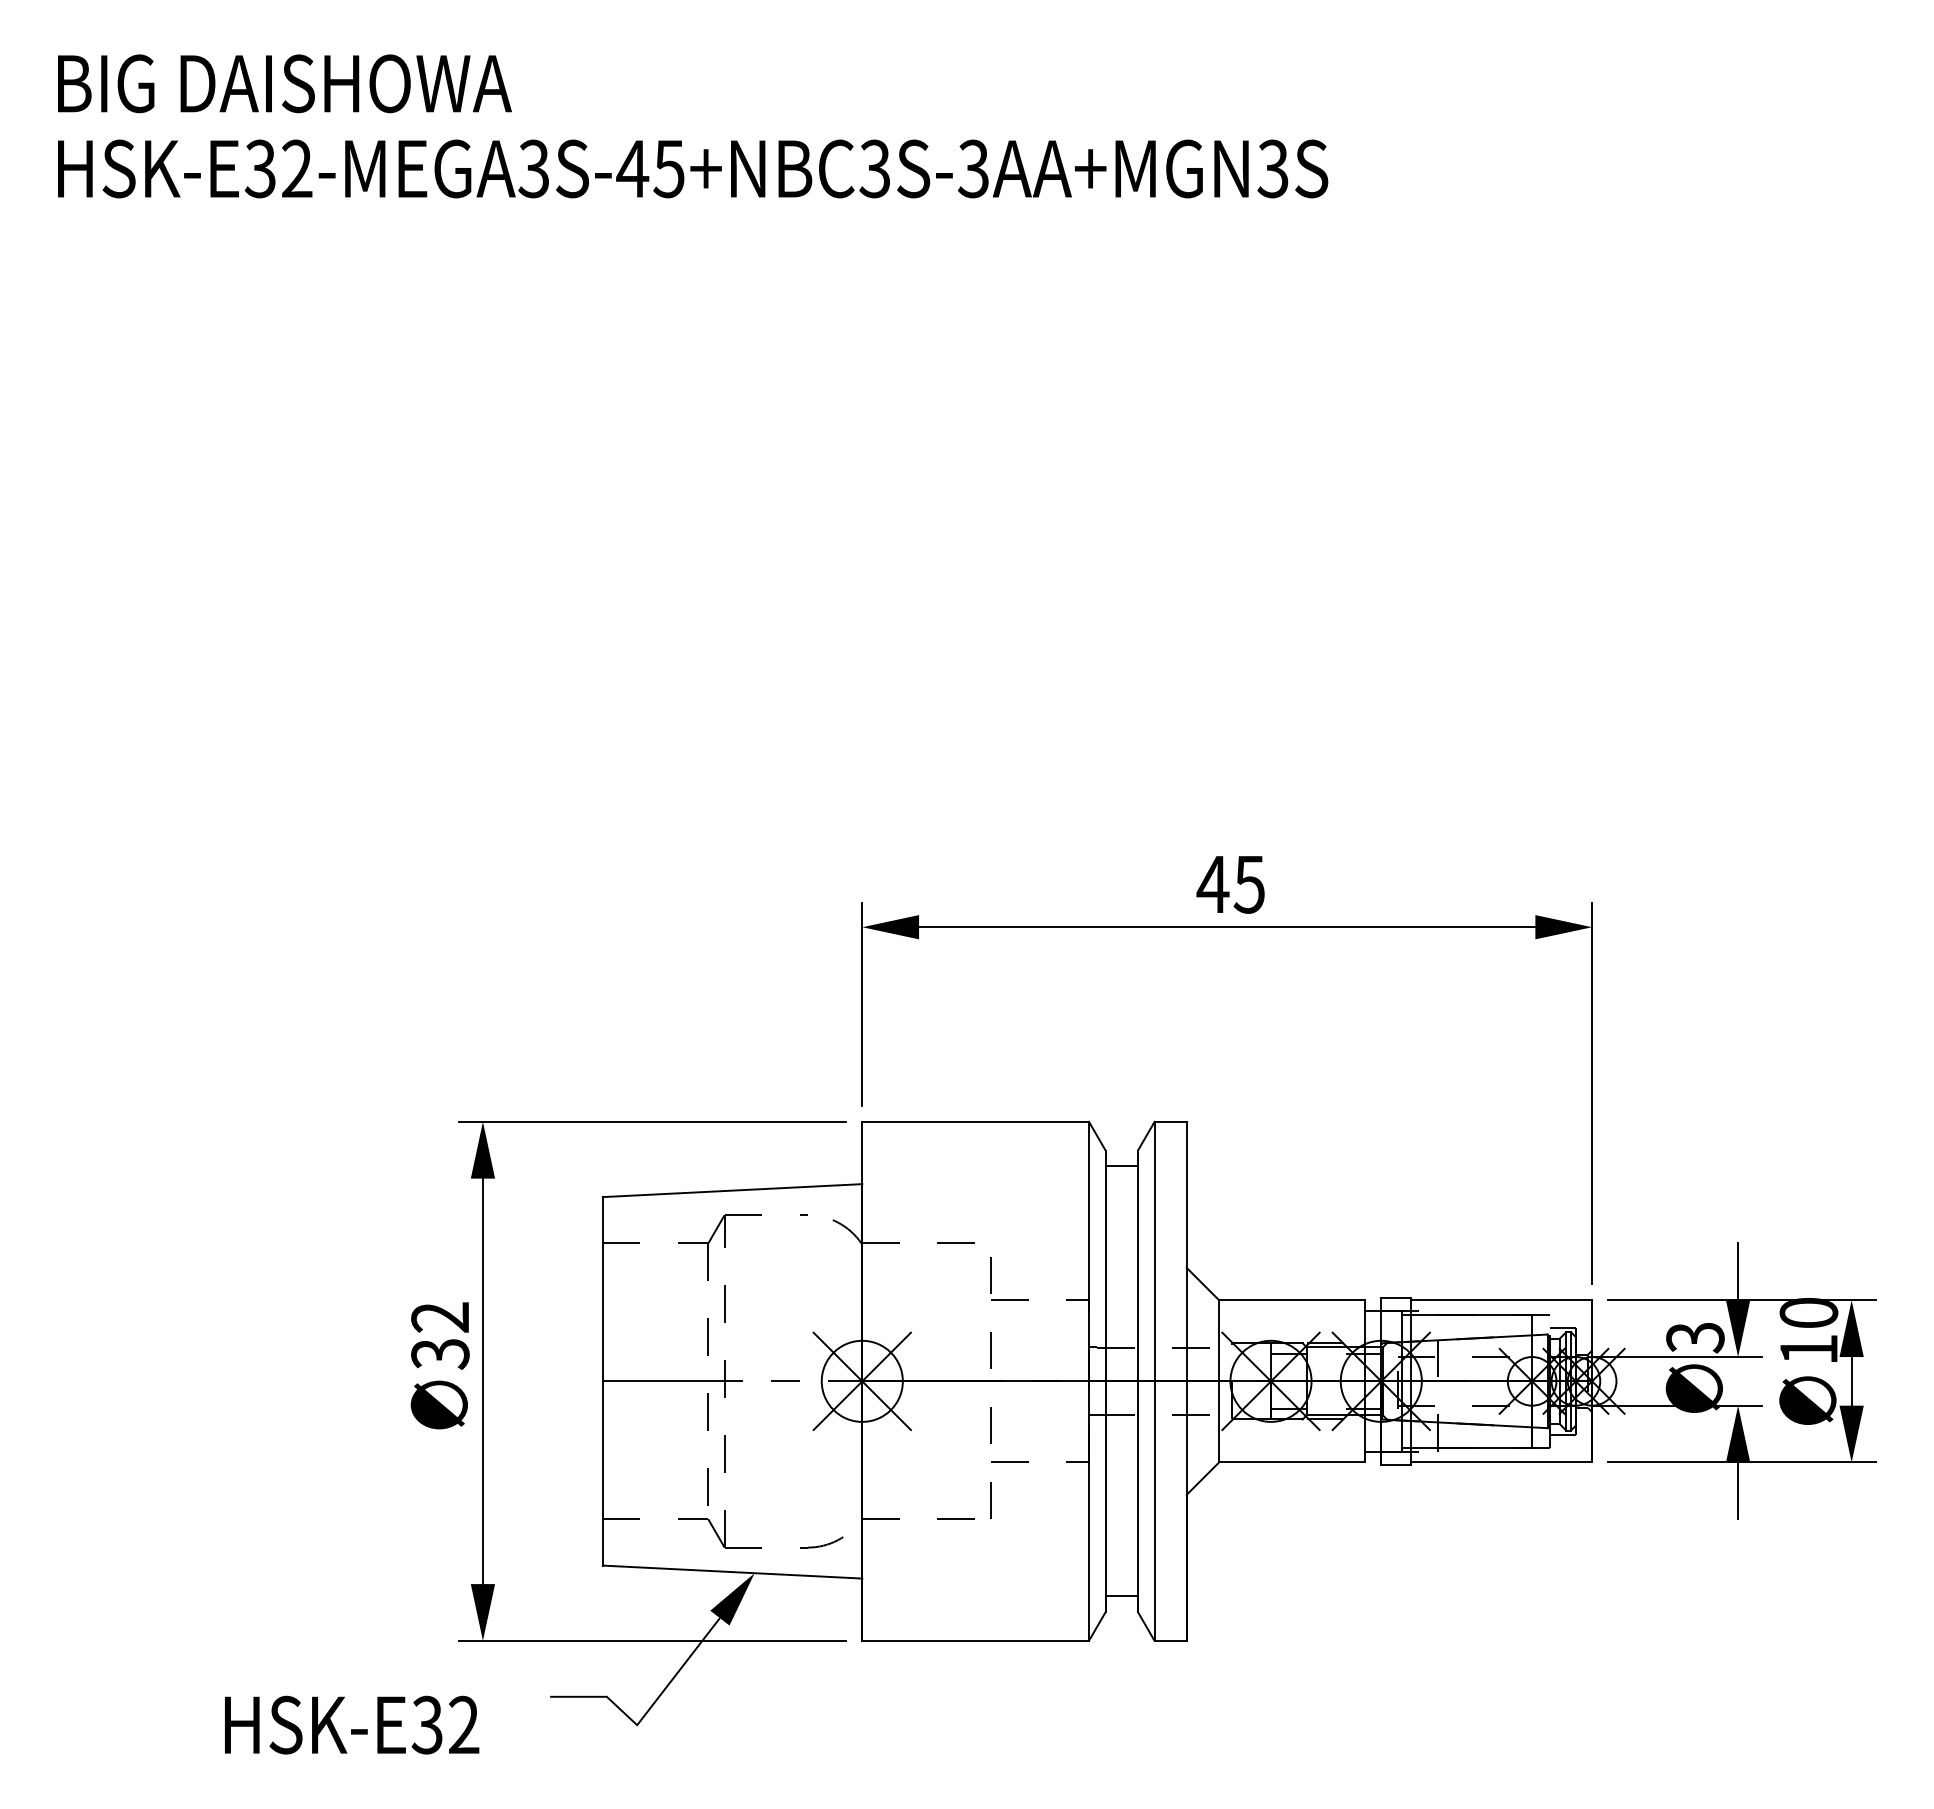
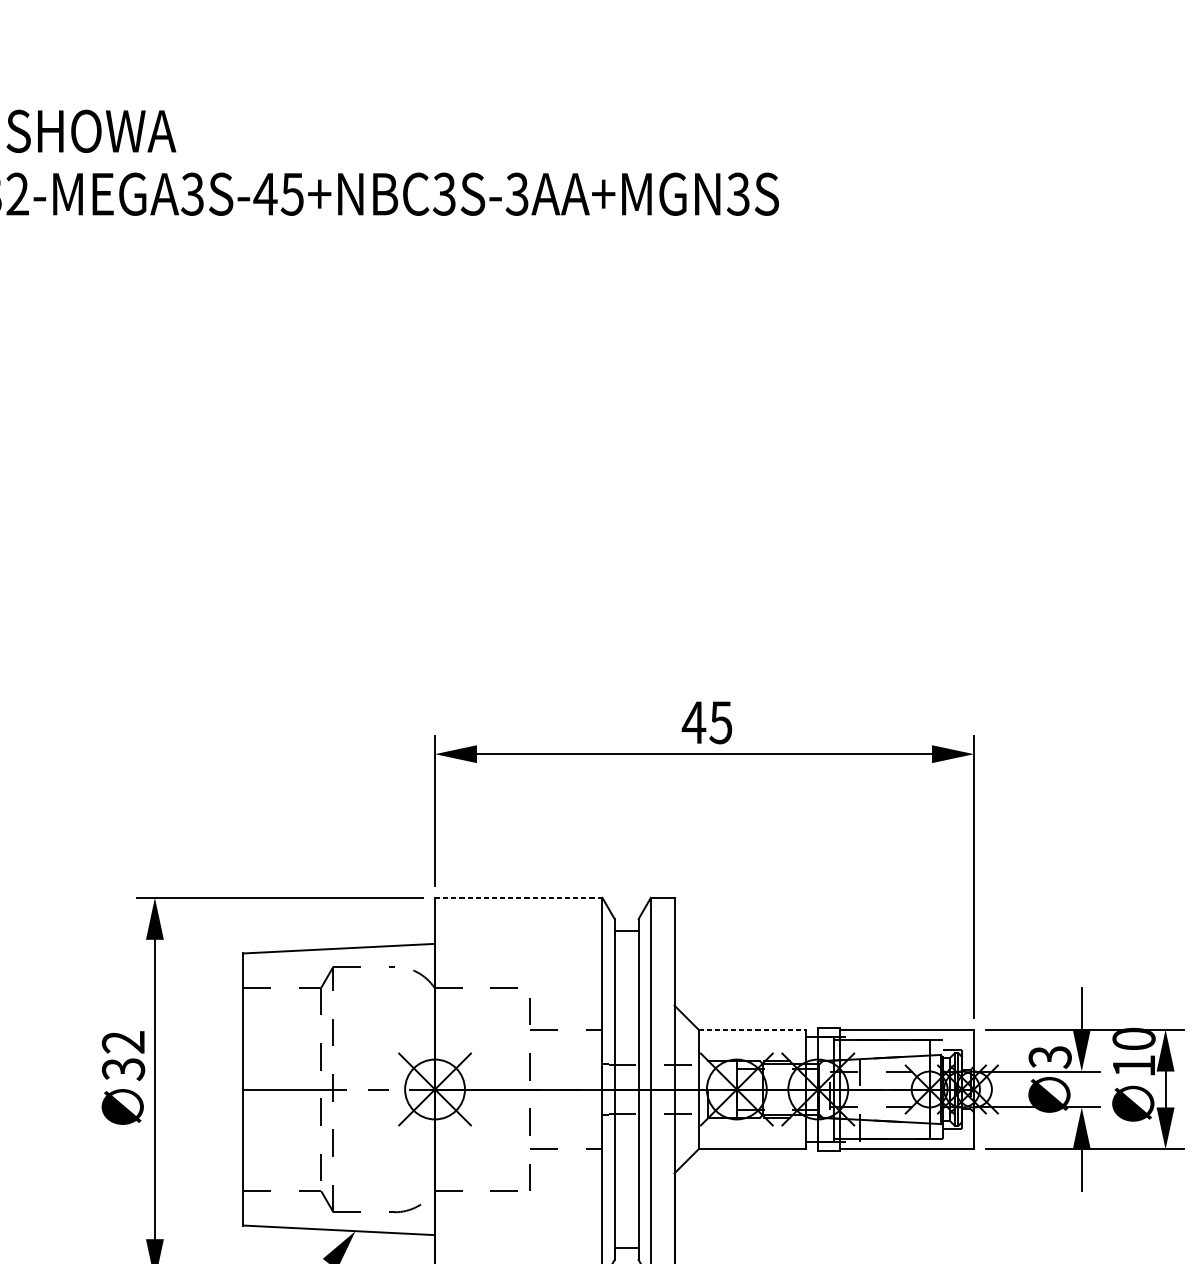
line: (976, 1121) -> (519, 897), solid -> dashed
line: (1292, 1300) -> (752, 1029), solid -> dashed

